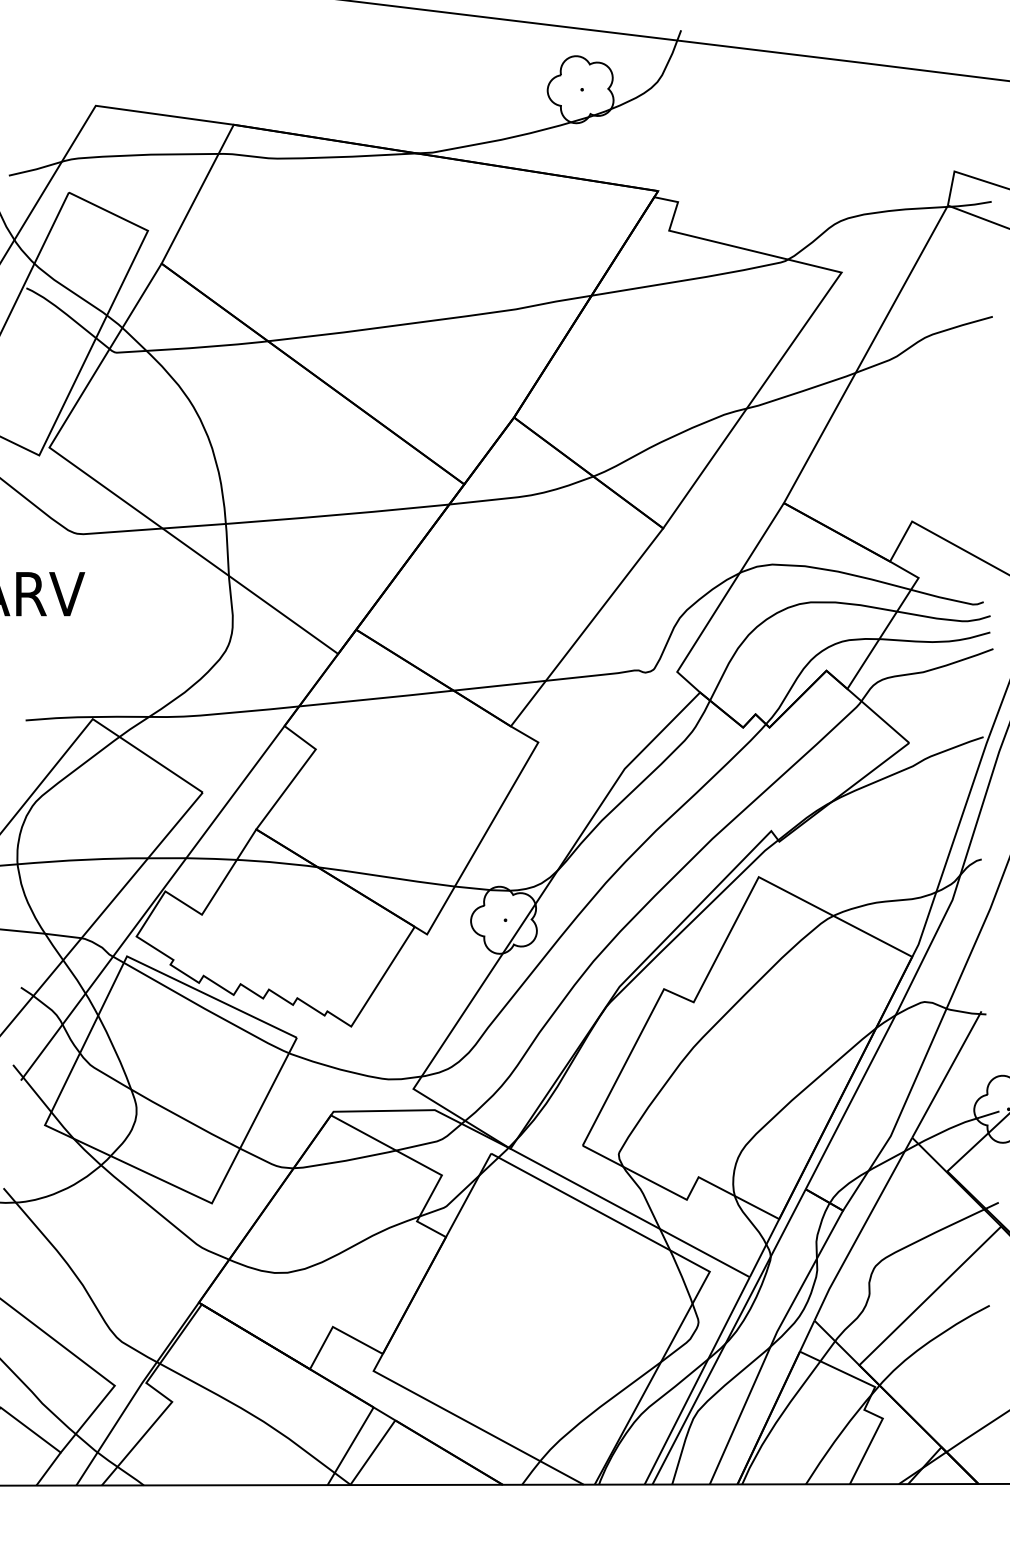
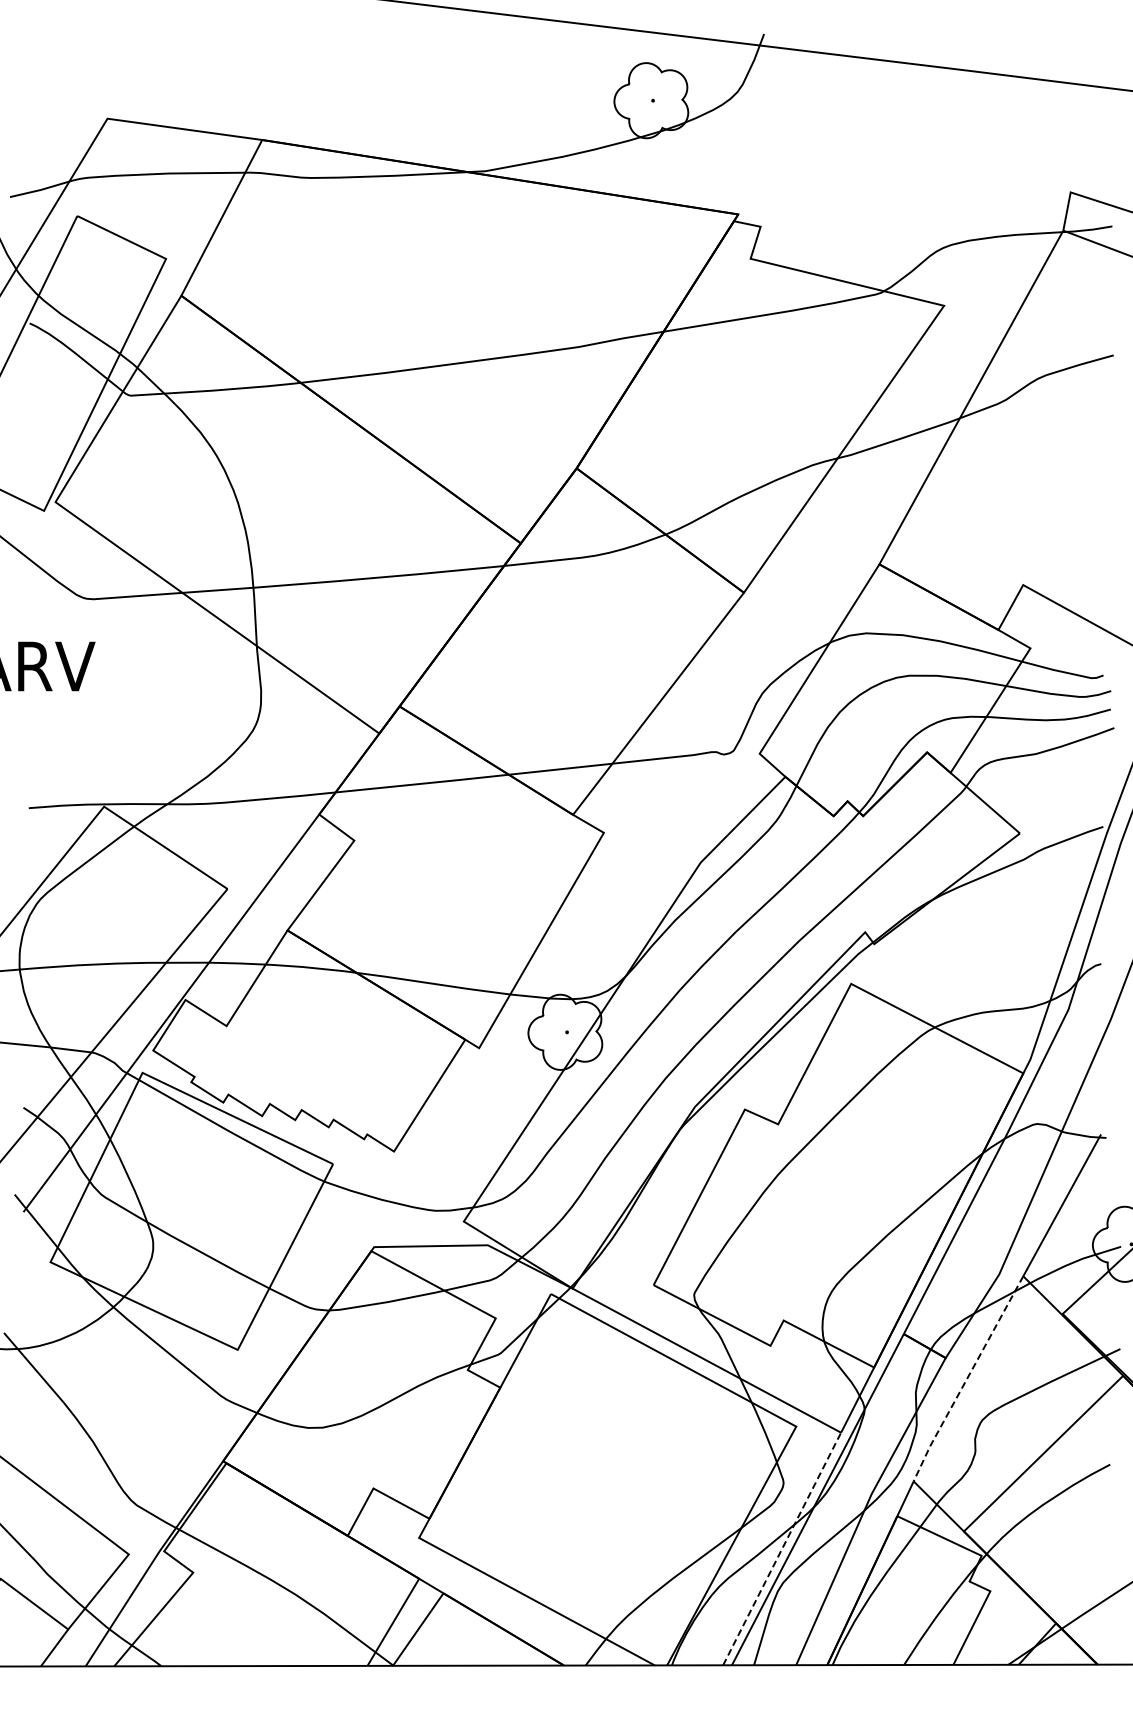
line: (862, 1228) -> (967, 1378), solid -> dashed
line: (697, 1380) -> (782, 1548), solid -> dashed

